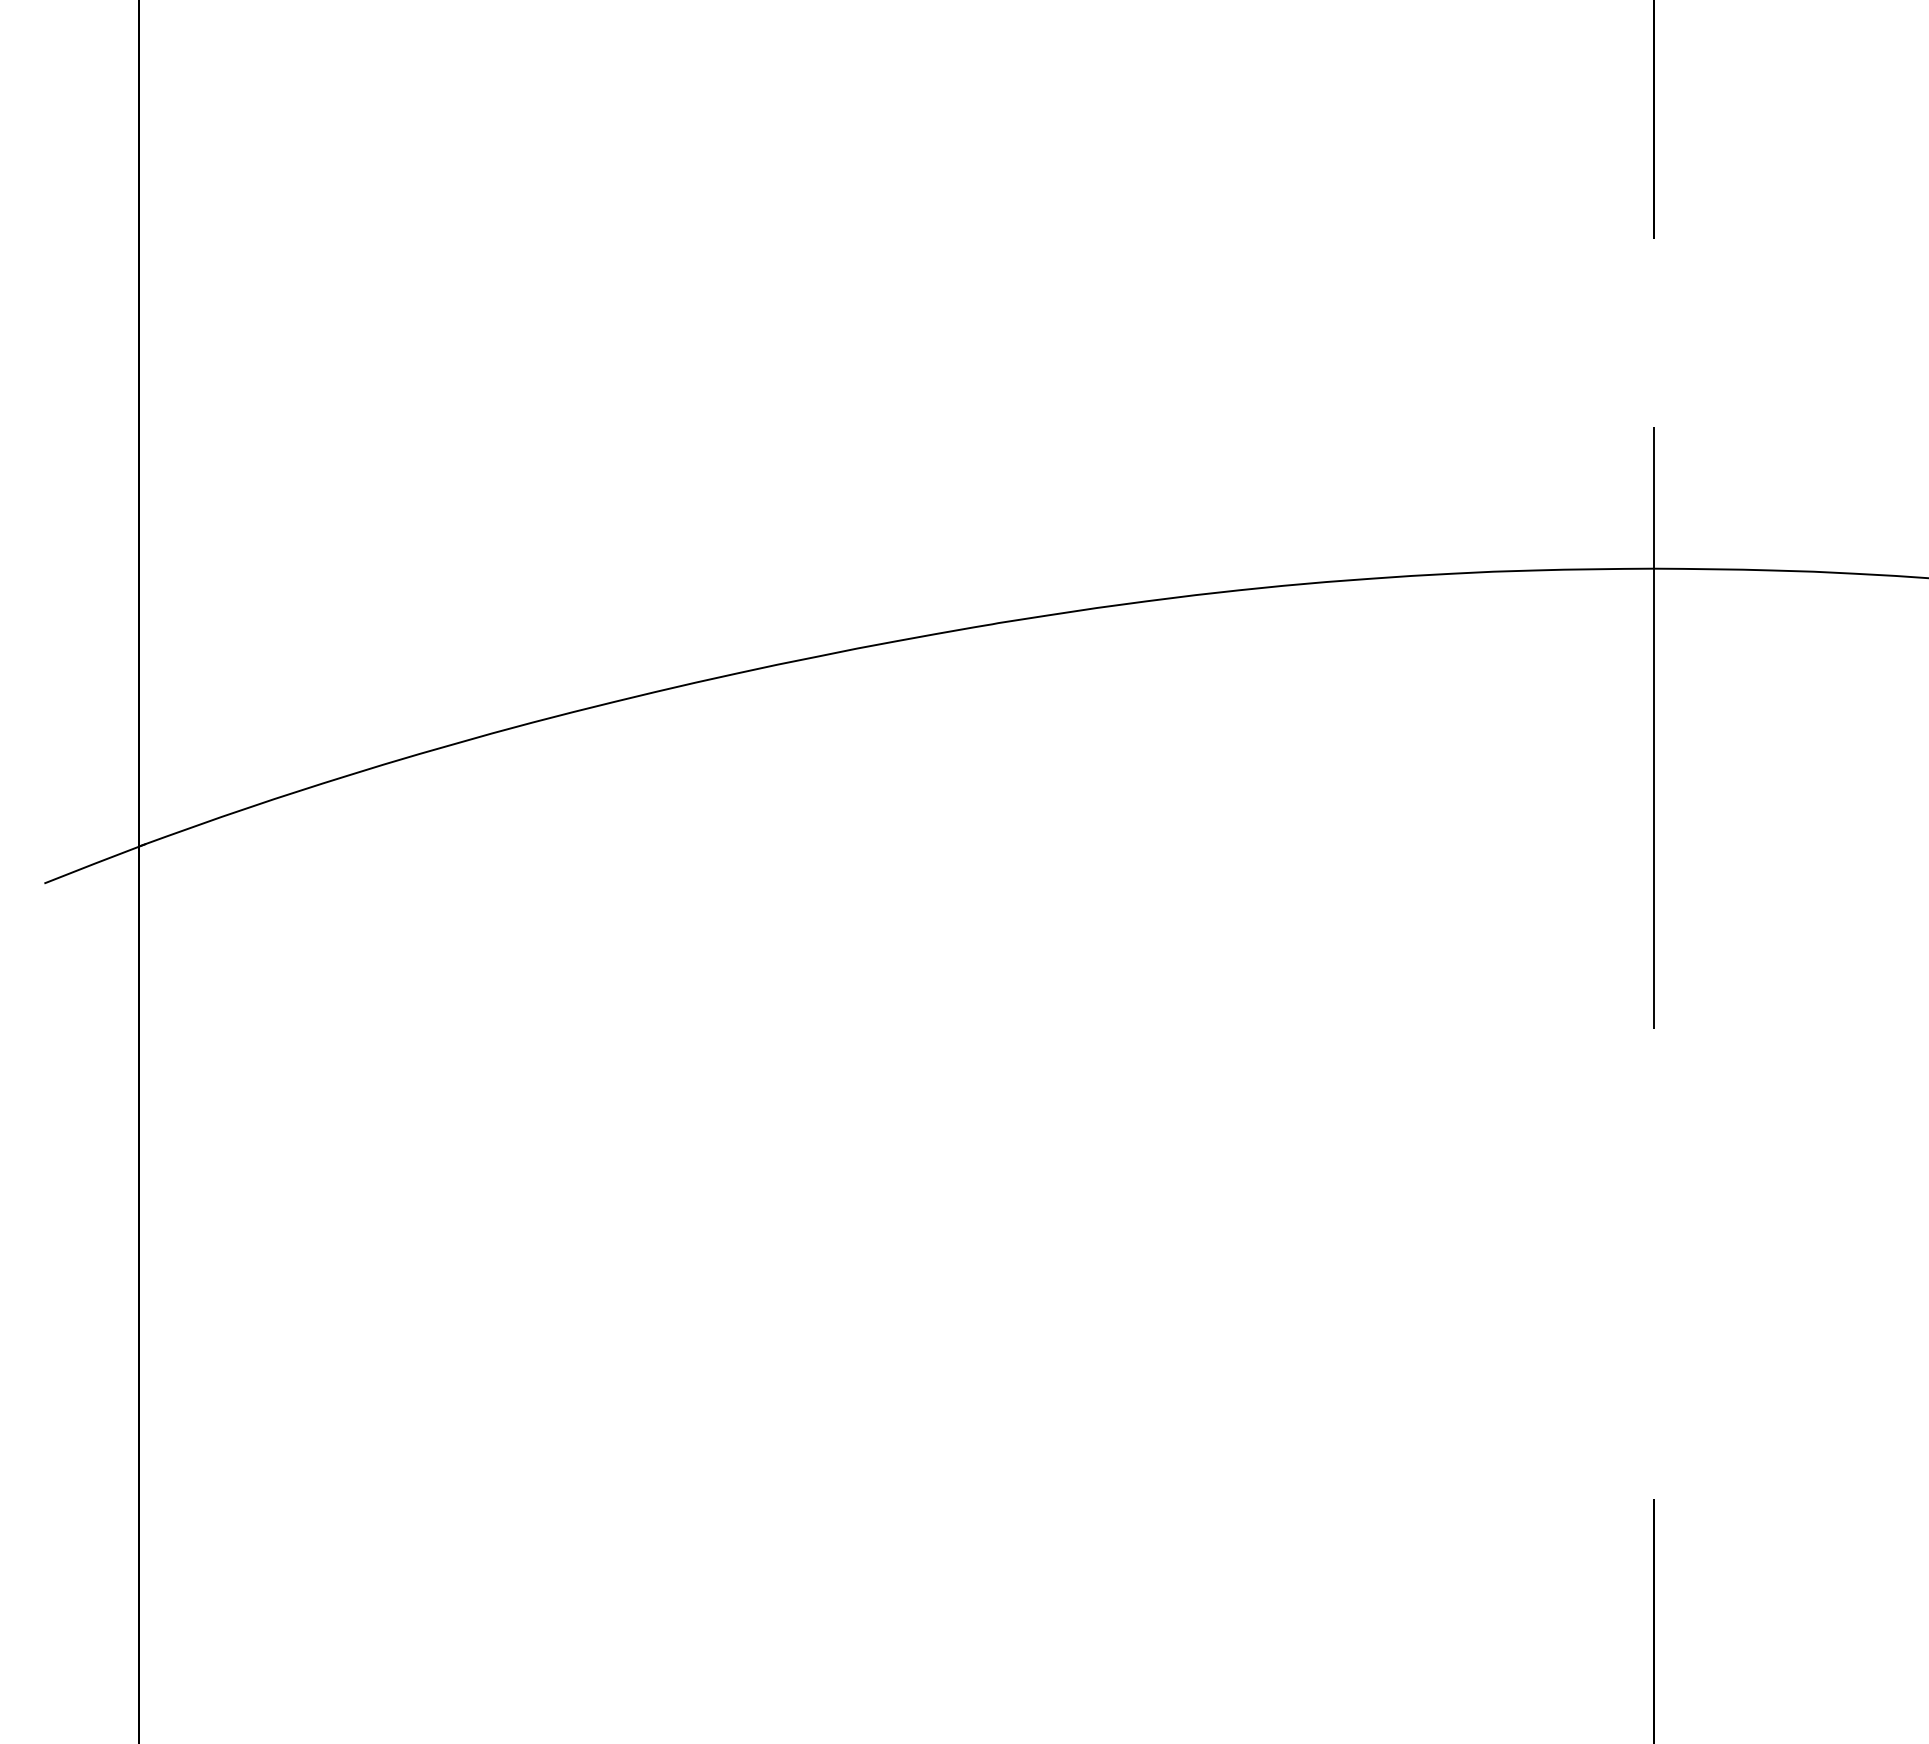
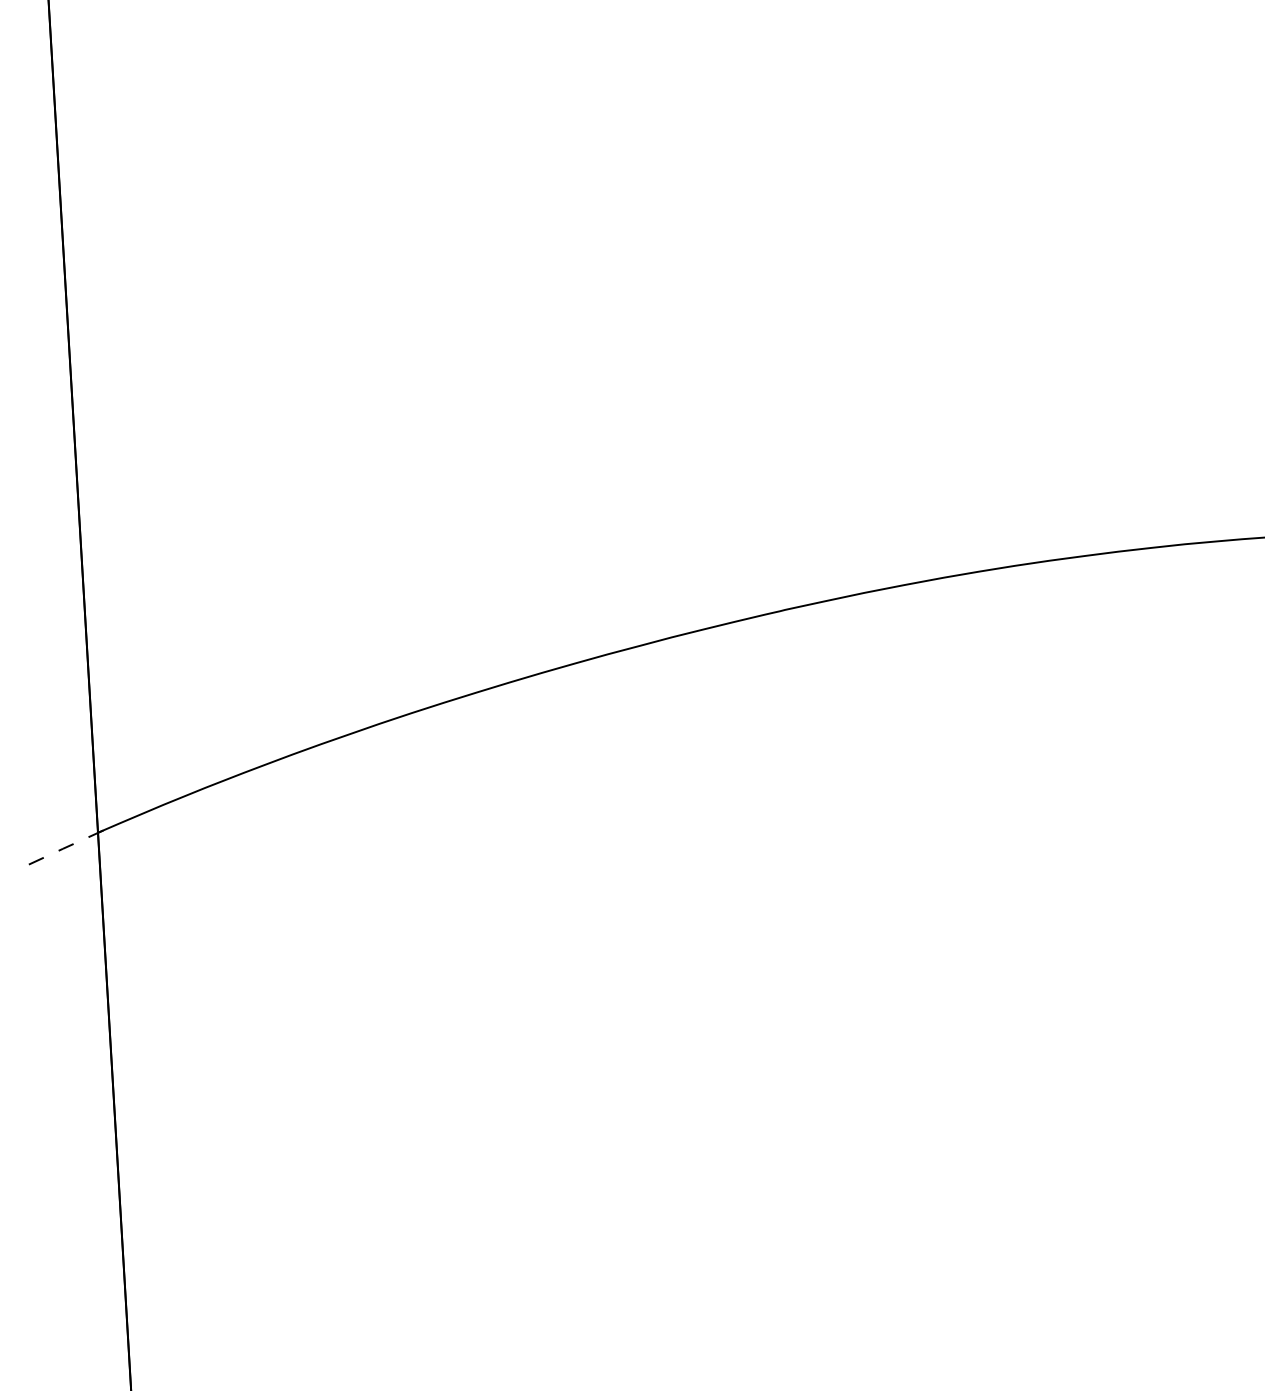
line: (95, 863) -> (63, 848), solid -> dashed

